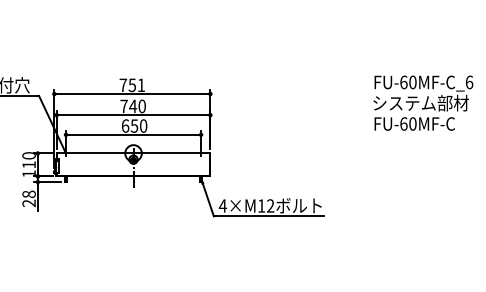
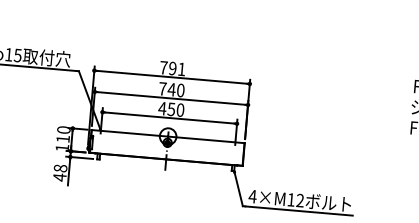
text: (131, 84) -> (172, 67), 751 -> 791
text: (125, 125) -> (162, 108), 650 -> 450
text: (28, 203) -> (59, 177), 28 -> 48

